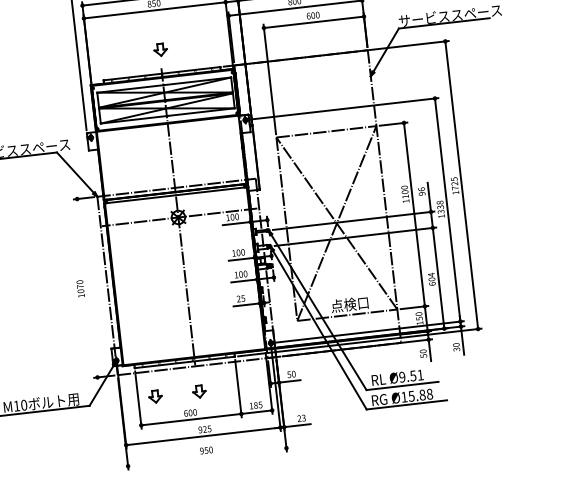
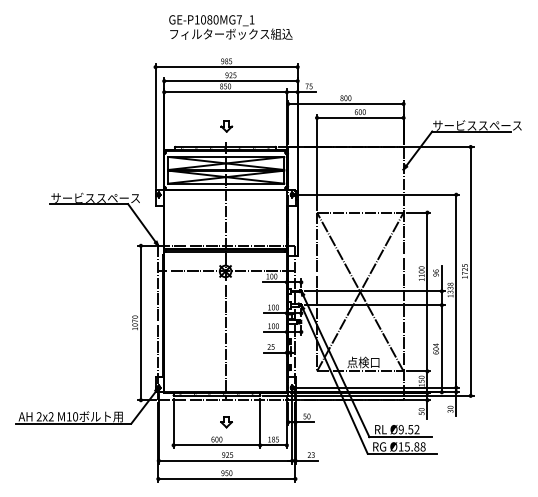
line: (86, 287) -> (140, 322), added
text: (419, 375) -> (416, 429), Ø9.51 -> Ø9.52
part: (155, 396) -> (188, 422), removed
line: (206, 456) -> (226, 478), added

